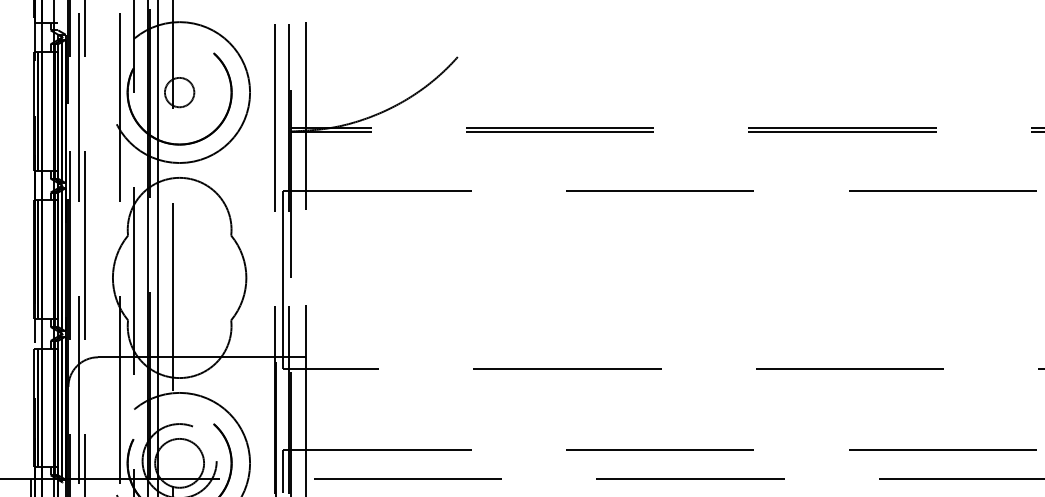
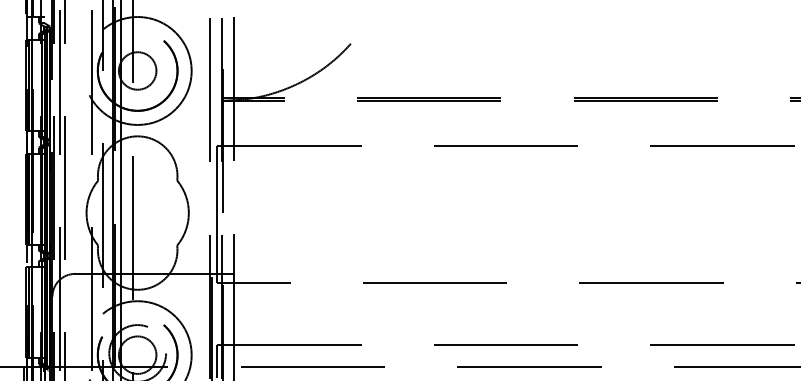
circle: (179, 92) -> (137, 70), size x1.67

